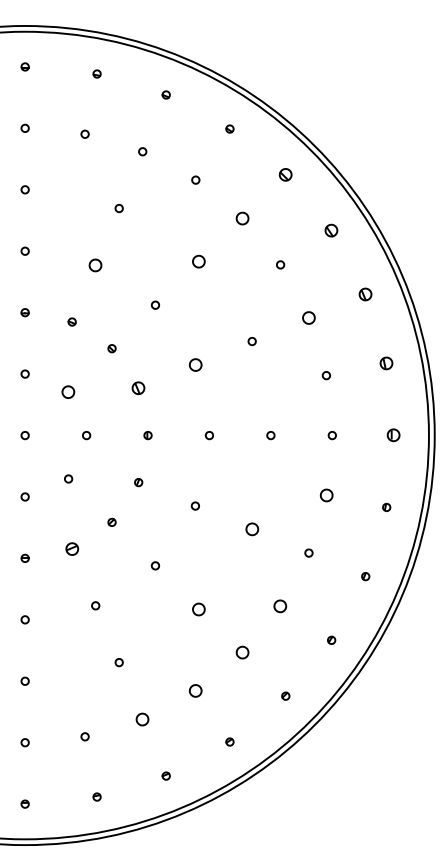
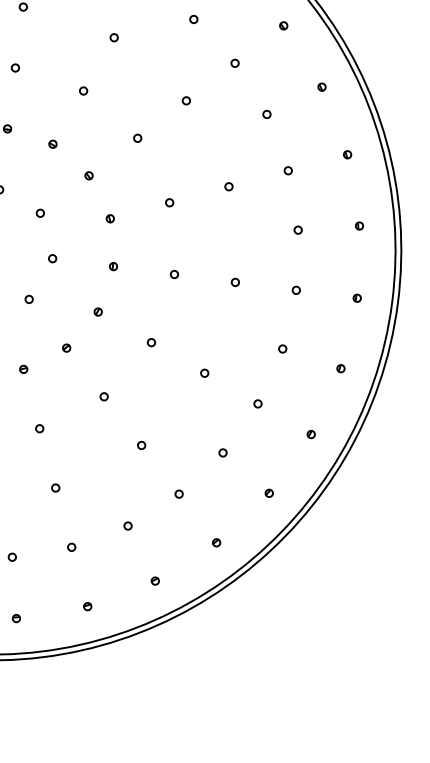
part: (285, 174) -> (283, 25), size x0.62
part: (241, 217) -> (234, 62), size x0.62
part: (331, 230) -> (321, 86), size x0.62
part: (198, 261) -> (186, 100), size x0.62
part: (95, 264) -> (83, 90), size x0.62
part: (365, 294) -> (347, 154), size x0.62
part: (308, 317) -> (287, 170), size x0.62
part: (386, 363) -> (359, 225), size x0.62
part: (194, 364) -> (168, 202), size x0.62
part: (138, 388) -> (110, 218), size x0.62
part: (68, 391) -> (40, 212), size x0.62
part: (393, 435) -> (356, 298), size x0.62
part: (325, 495) -> (281, 348), size x0.62
part: (251, 529) -> (204, 373), size x0.62
part: (71, 548) -> (23, 368), size x0.62
part: (280, 605) -> (223, 452), size x0.62
part: (198, 608) -> (141, 444), size x0.62
part: (241, 652) -> (178, 493), size x0.62
part: (195, 690) -> (127, 525), size x0.62
part: (142, 718) -> (71, 546), size x0.62

